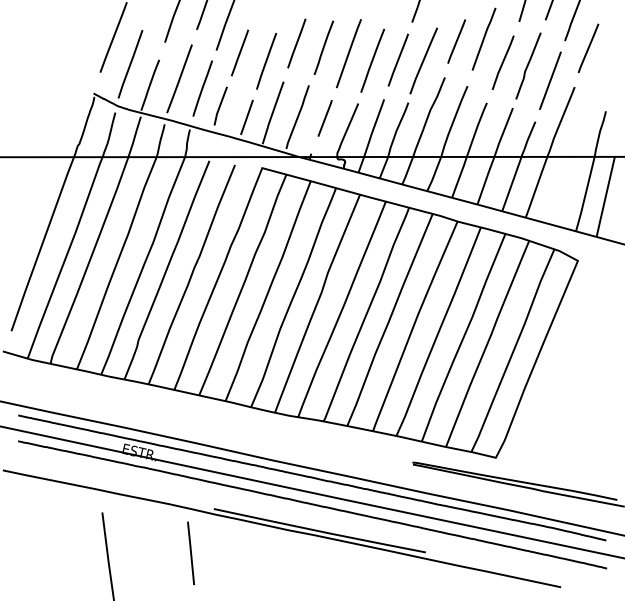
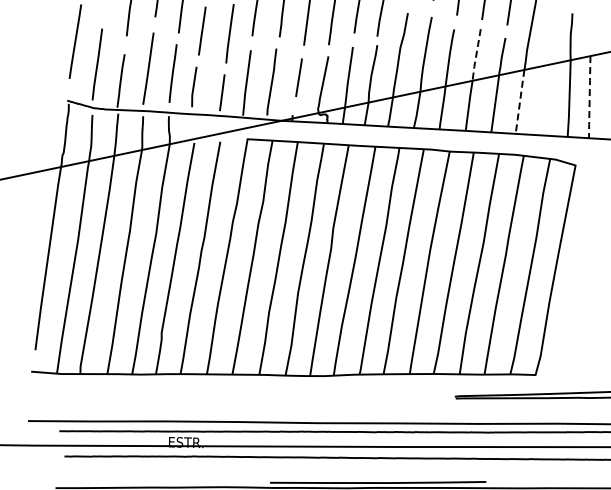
line: (503, 132) -> (476, 55), solid -> dashed
line: (536, 187) -> (520, 102), solid -> dashed
line: (605, 197) -> (589, 97), solid -> dashed

